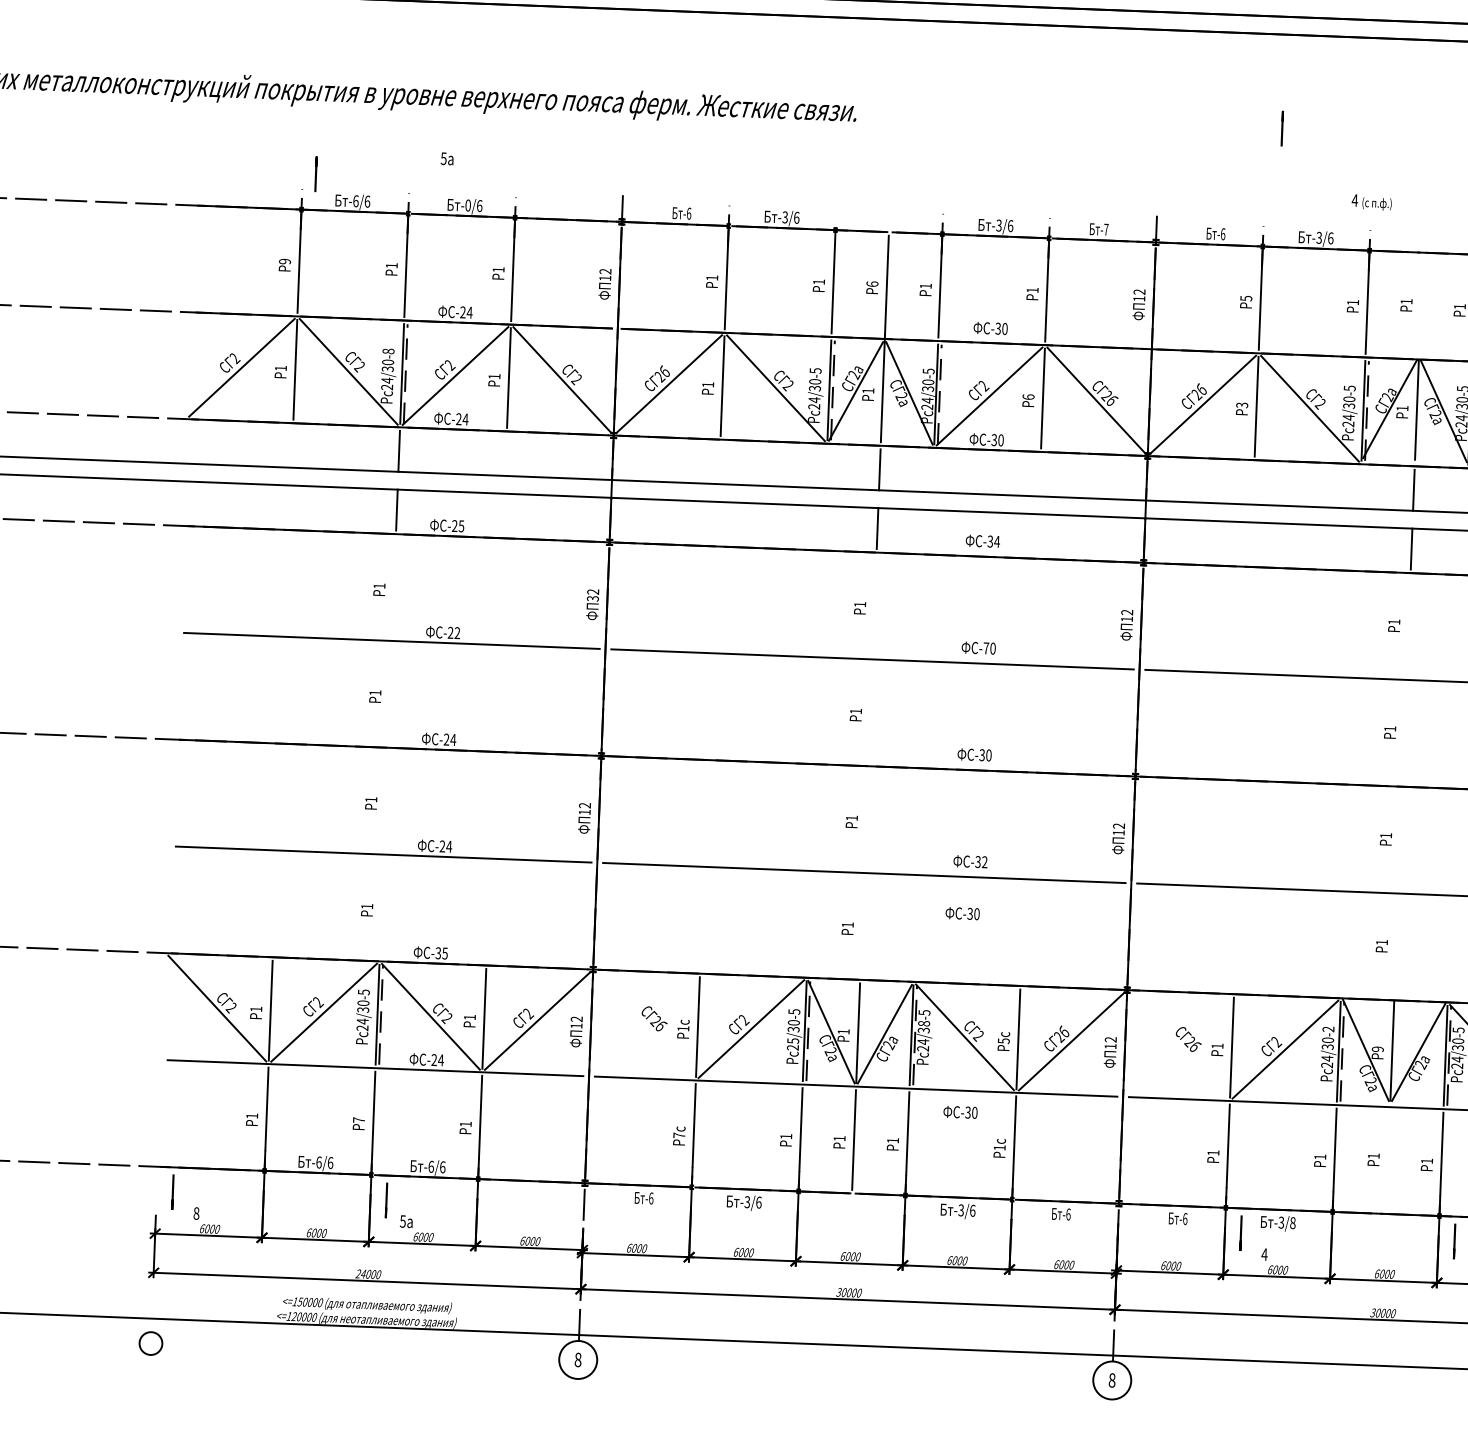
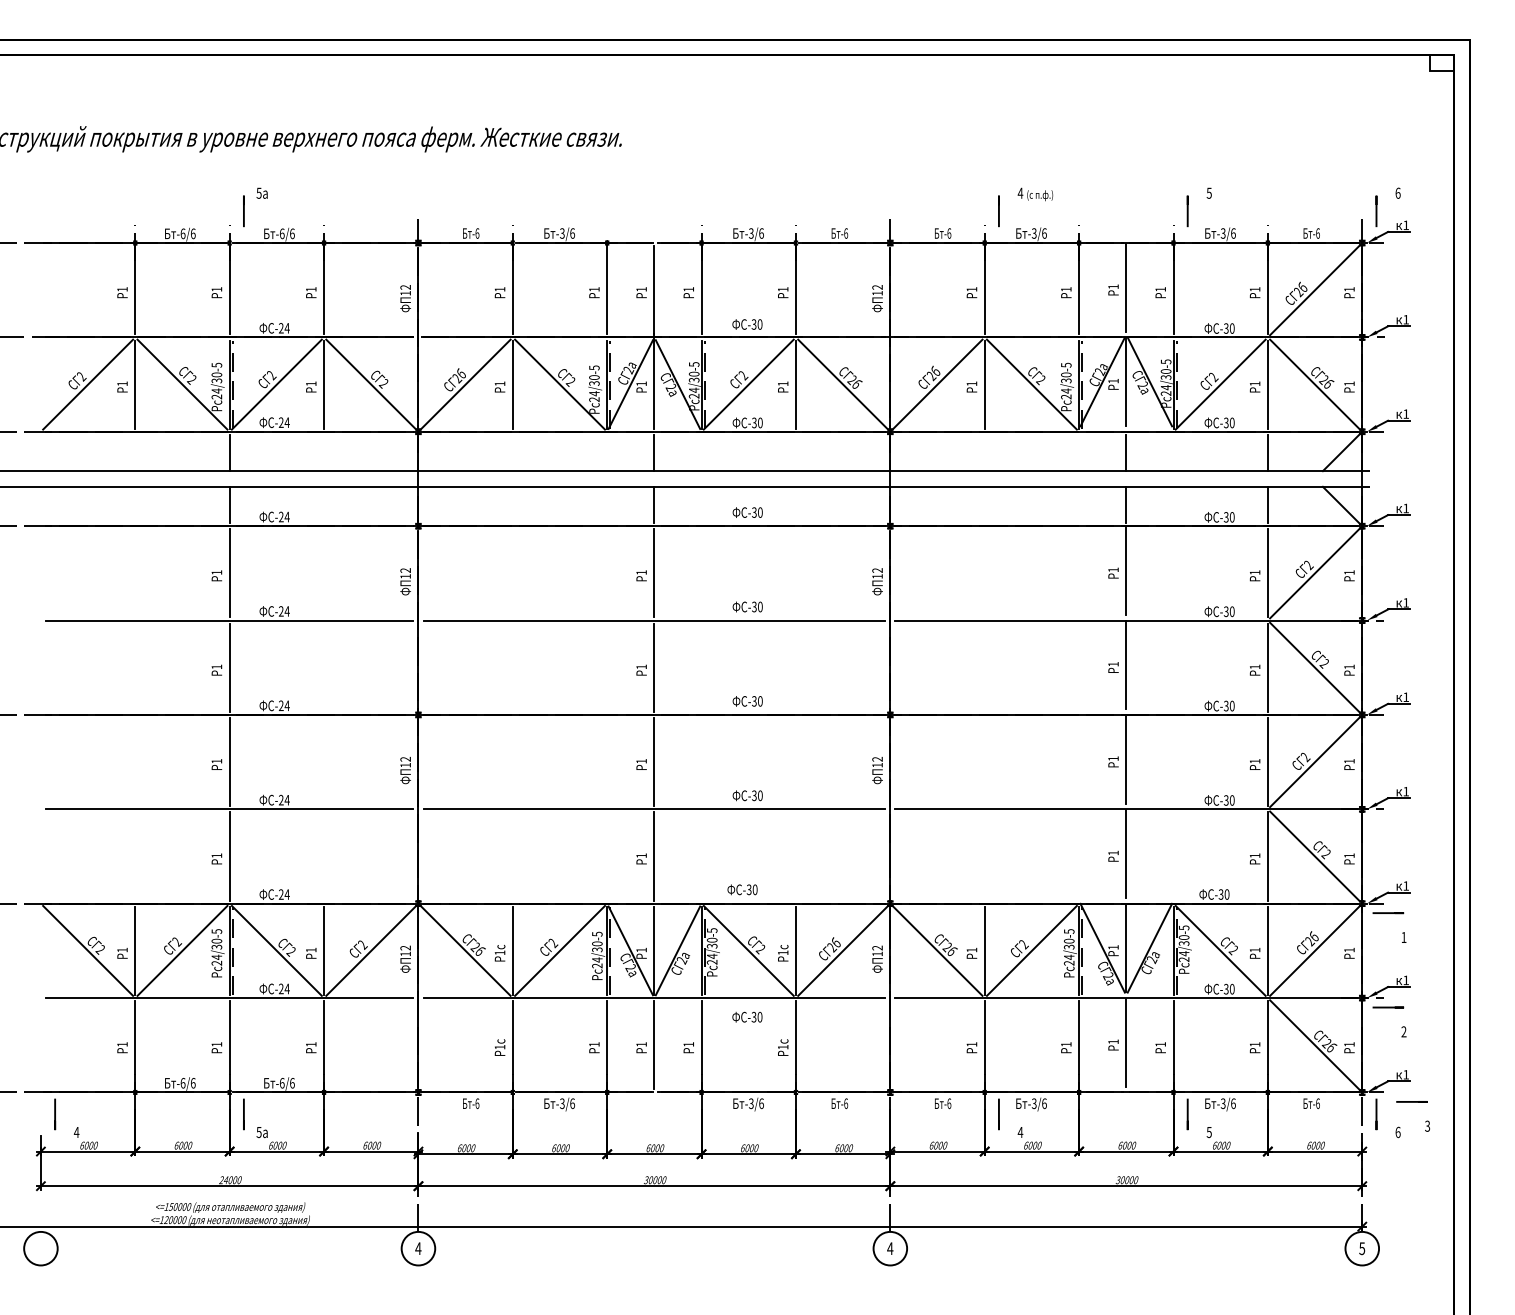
line: (1281, 128) -> (998, 211), moved
line: (315, 174) -> (243, 211), moved
text: (1371, 202) -> (1035, 194), moved
text: (468, 205) -> (282, 233), -0/6 -> -6/6
text: (1106, 229) -> (846, 233), -7 -> -6
text: (284, 261) -> (122, 289), 9 -> 1
text: (872, 284) -> (641, 289), 6 -> 1
text: (1245, 298) -> (971, 289), 5 -> 1
line: (1421, 303) -> (1126, 287), added
text: (388, 350) -> (216, 364), 24/30-8 -> 24/30-5
text: (1027, 396) -> (782, 383), 6 -> 1
text: (1241, 404) -> (971, 383), 3 -> 1
text: (460, 525) -> (286, 516), -25 -> -24
text: (996, 541) -> (759, 512), -34 -> -30
line: (393, 587) -> (229, 573), added
text: (592, 598) -> (405, 576), 32 -> 12
line: (874, 606) -> (654, 573), added
line: (1408, 623) -> (1126, 570), added
text: (456, 633) -> (286, 611), -22 -> -24
text: (986, 647) -> (754, 606), -70 -> -30
line: (389, 694) -> (229, 667), added
line: (870, 712) -> (654, 667), added
line: (1404, 730) -> (1126, 665), added
line: (385, 801) -> (229, 762), added
line: (866, 820) -> (654, 762), added
line: (1400, 837) -> (1126, 759), added
text: (984, 861) -> (760, 795), -32 -> -30
line: (381, 907) -> (229, 856), added
text: (962, 913) -> (742, 889), moved
line: (862, 926) -> (654, 856), added
line: (1396, 943) -> (1126, 853), added
text: (440, 953) -> (283, 894), -35 -> -24
text: (924, 1022) -> (712, 939), 24/38-5 -> 24/30-5
line: (644, 1024) -> (465, 950), added
text: (1327, 1029) -> (1068, 931), 24/30-2 -> 24/30-5
text: (793, 1040) -> (597, 959), 25/30-5 -> 24/30-5
text: (1004, 1040) -> (783, 952), 5 -> 1
line: (1178, 1045) -> (937, 950), added
text: (1377, 1049) -> (1113, 947), 9 -> 1
text: (358, 1120) -> (216, 1044), 7 -> 1
text: (678, 1134) -> (499, 1046), 7 -> 1
line: (1388, 1157) -> (1126, 1042), added
text: (196, 1213) -> (76, 1132), 8 -> 4
text: (1293, 1222) -> (1044, 1103), -3/8 -> -3/6
circle: (150, 1343) -> (40, 1248), size x1.67
text: (578, 1359) -> (418, 1248), 8 -> 4
text: (1112, 1380) -> (890, 1248), 8 -> 4

